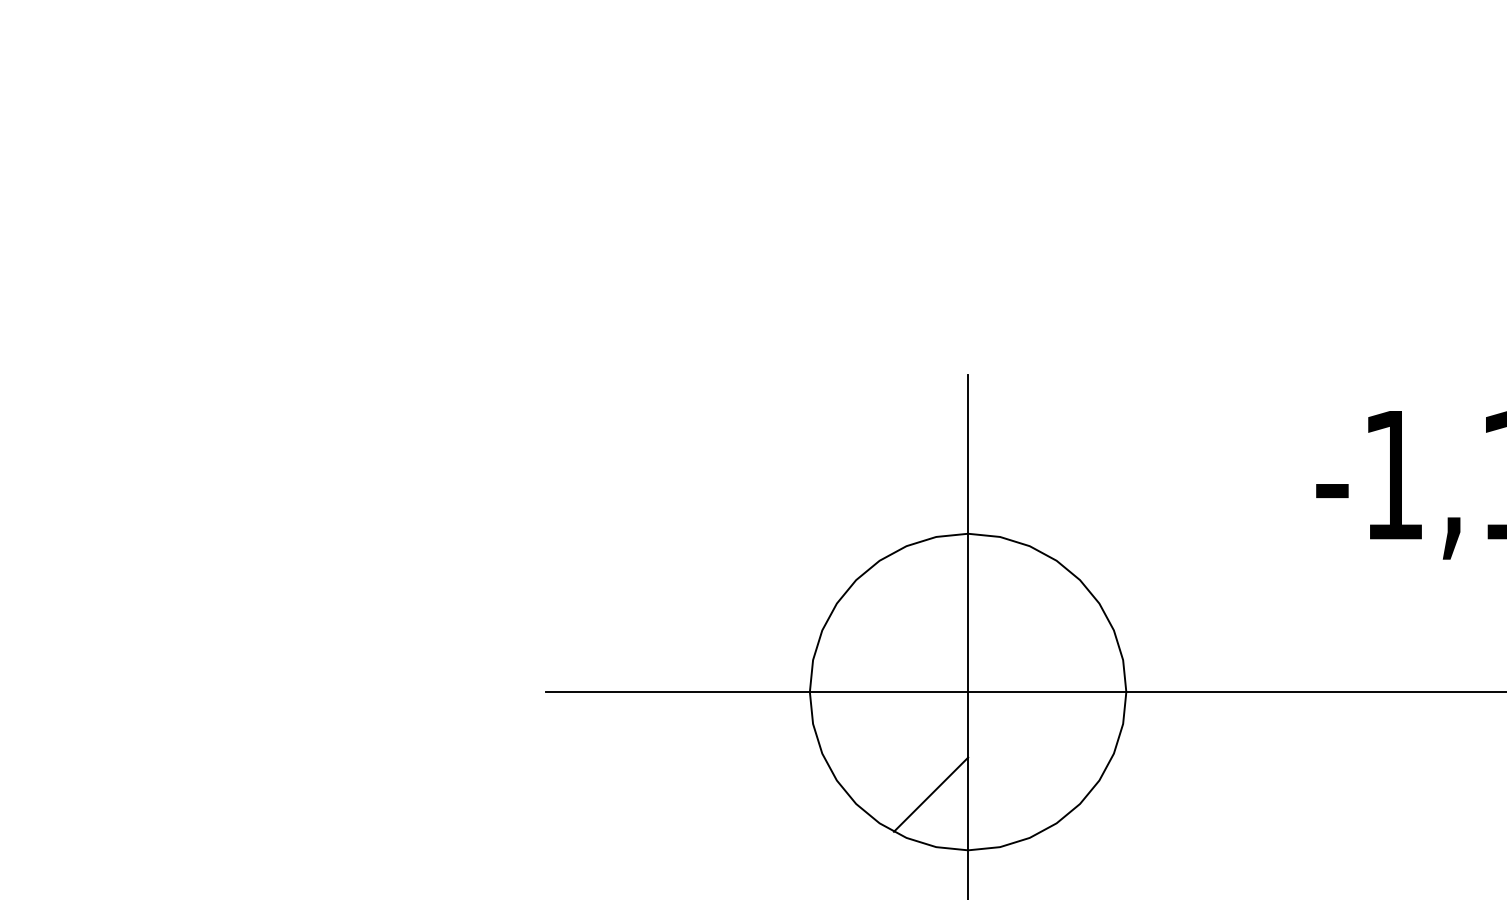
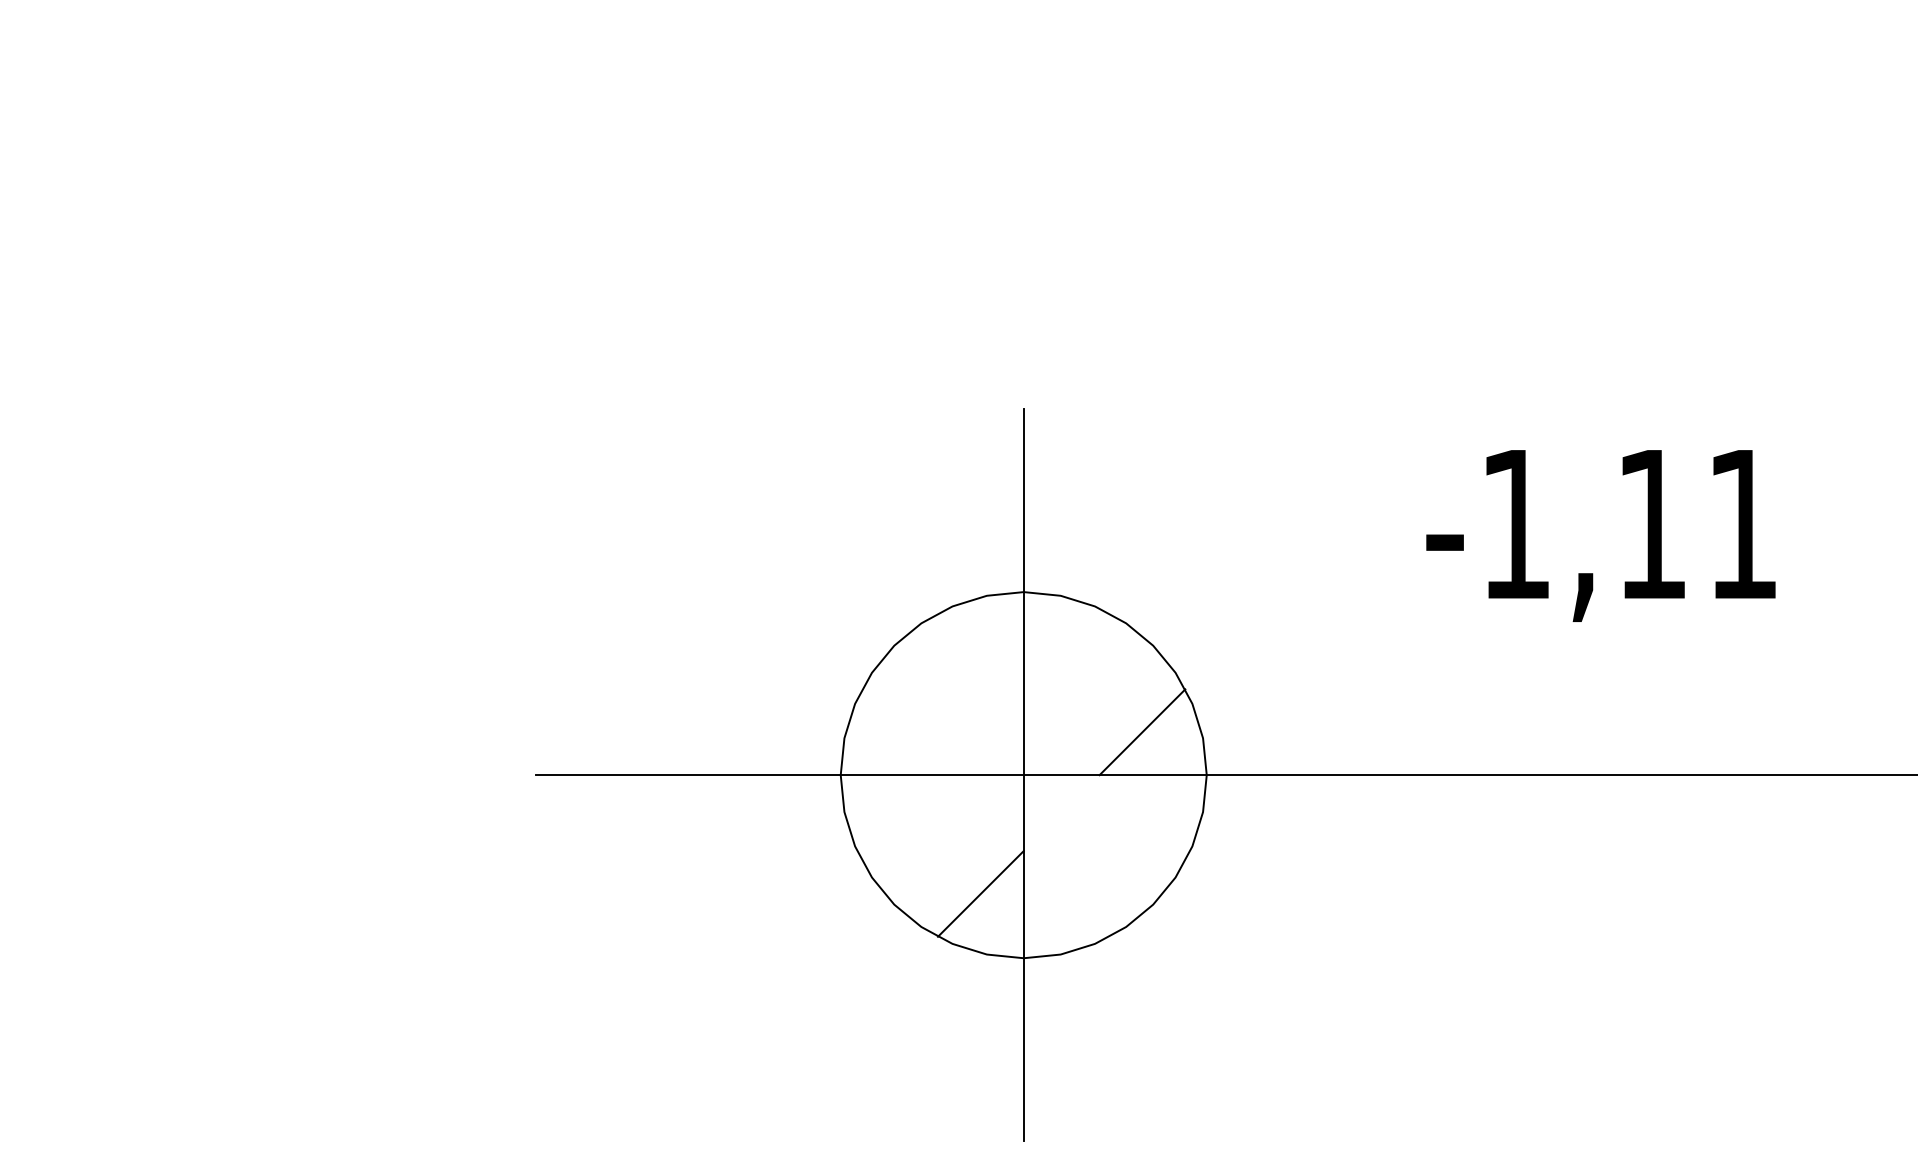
line: (1070, 655) -> (1142, 732), added

